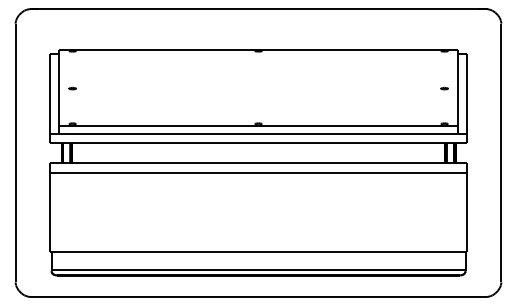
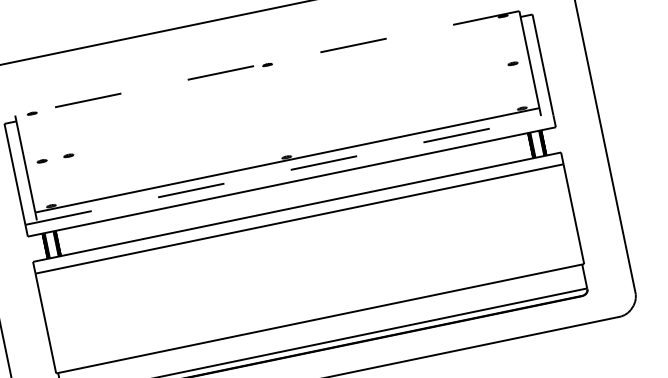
line: (258, 49) -> (267, 63), solid -> dashed
part: (93, 88) -> (68, 155), added
line: (258, 134) -> (289, 170), solid -> dashed

